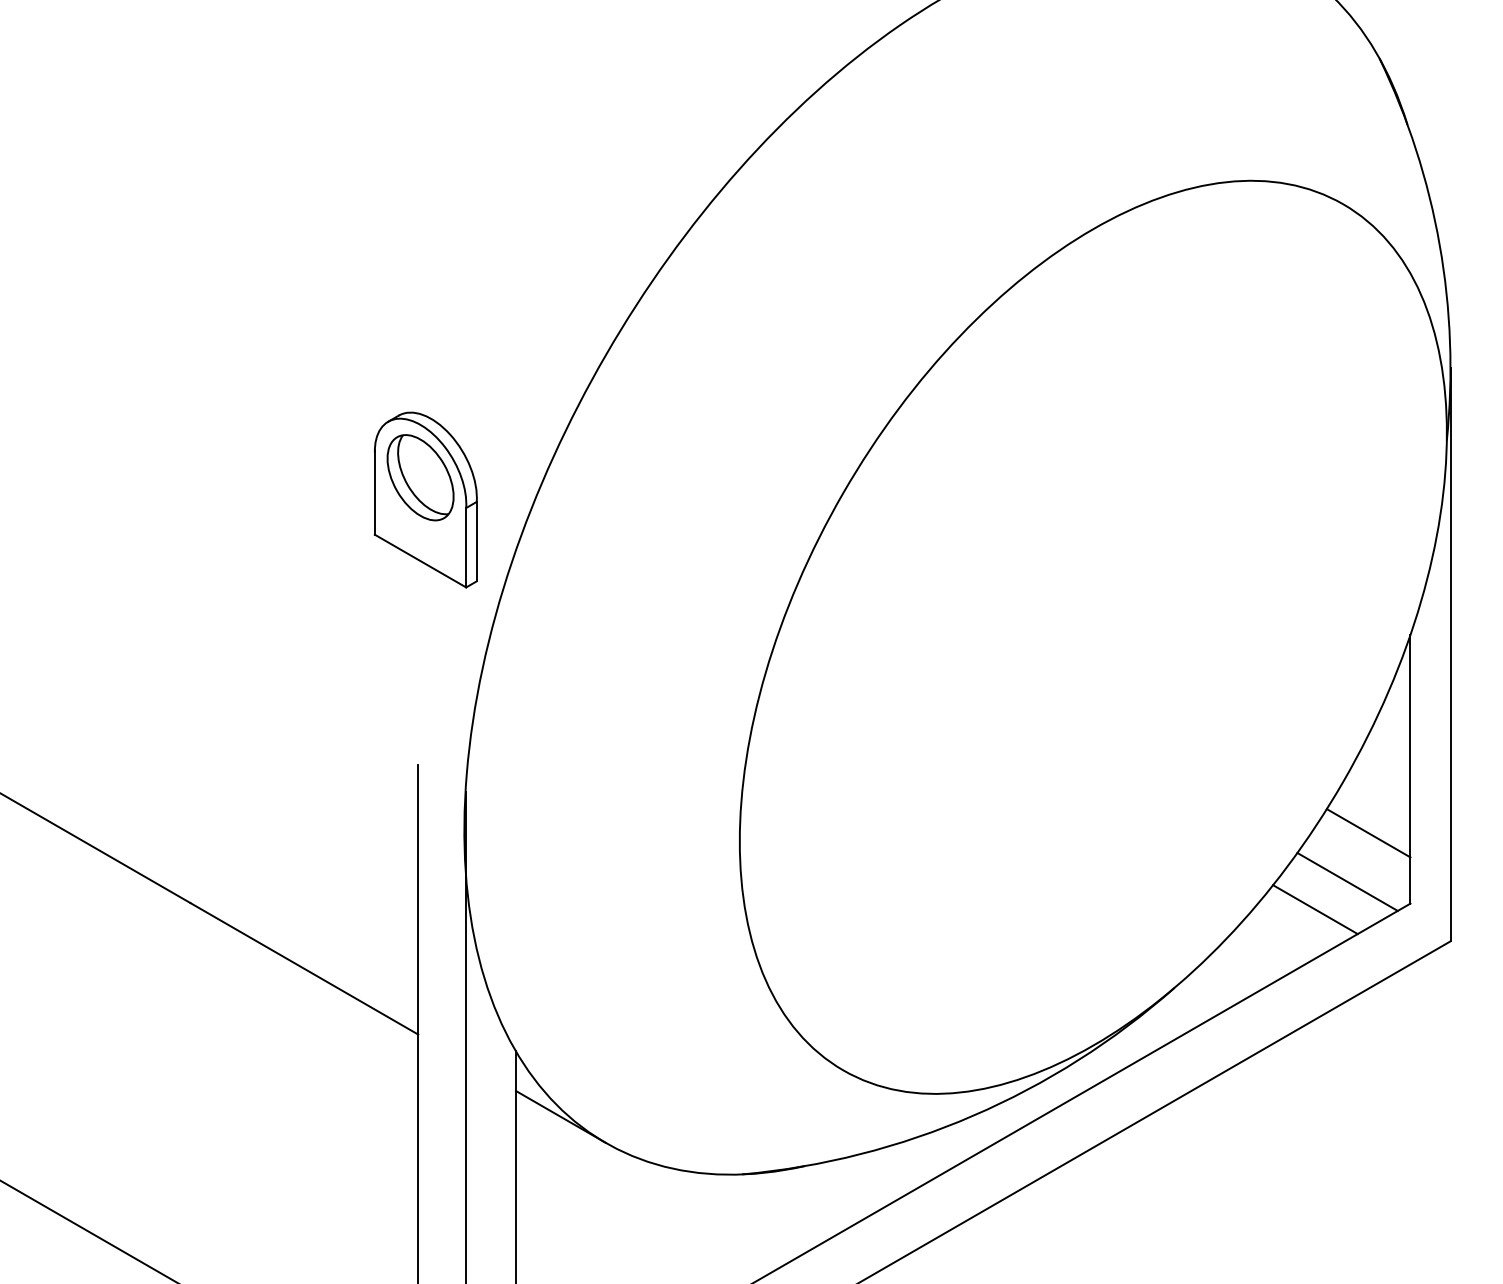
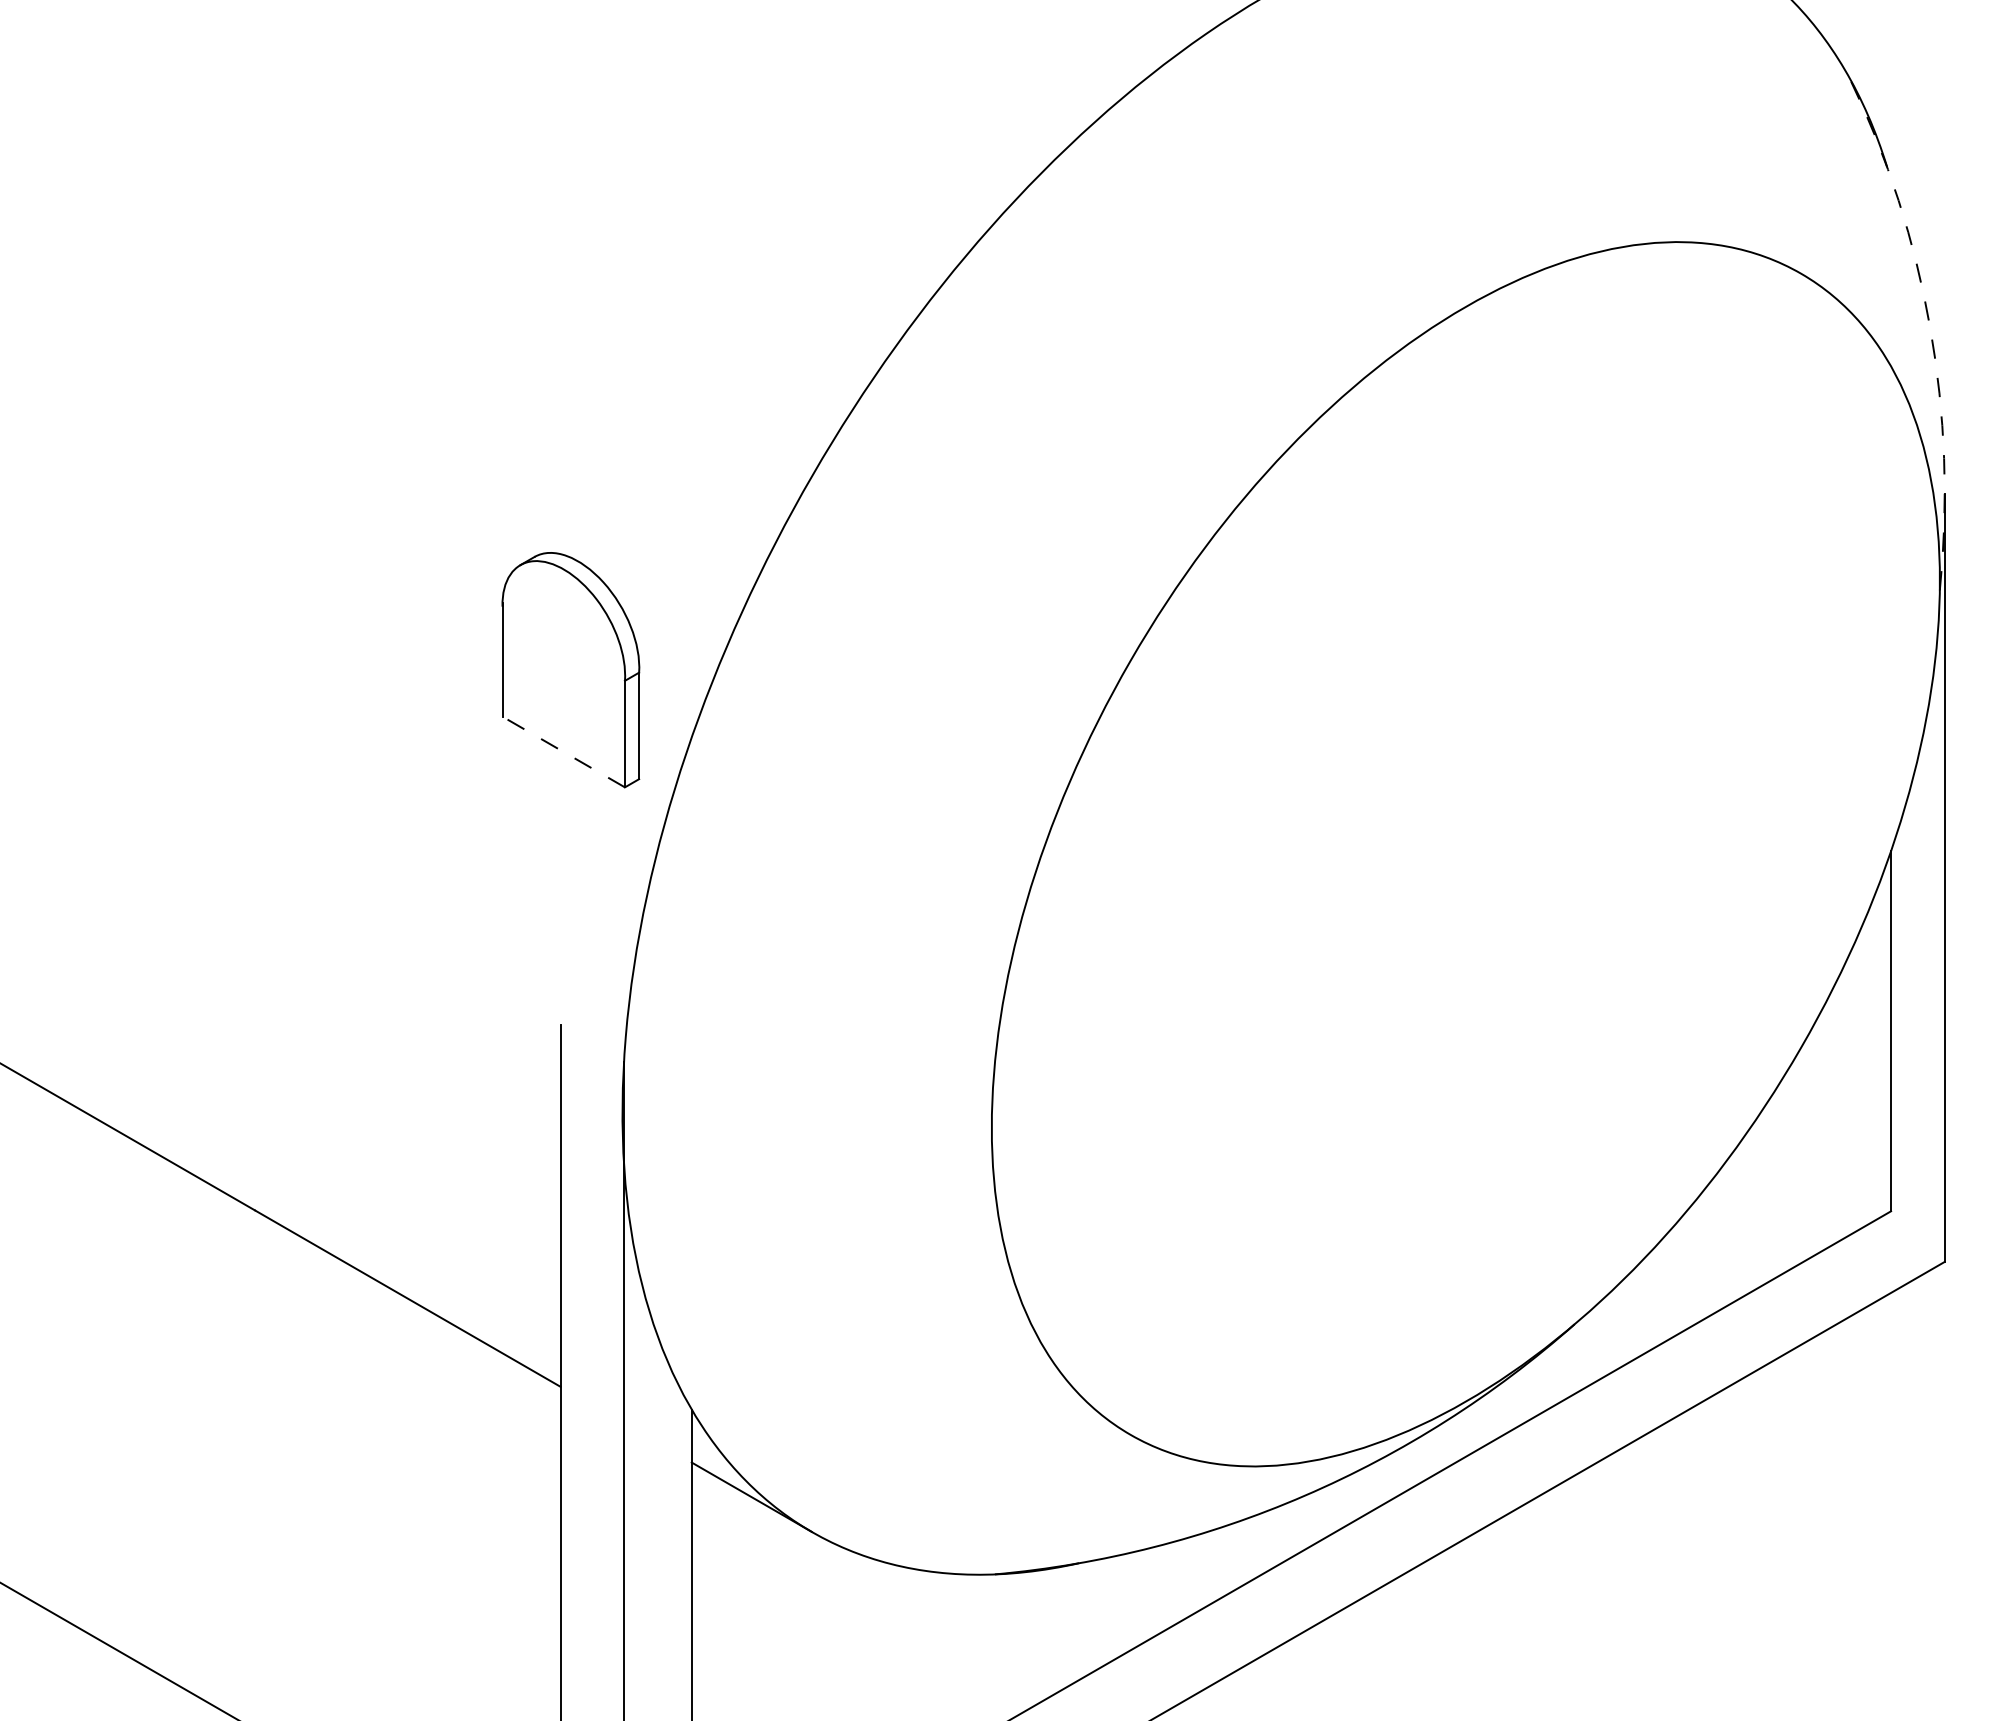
arc: (1439, 245) -> (1930, 328), solid -> dashed
part: (420, 477) -> (563, 640), removed
line: (420, 561) -> (563, 752), solid -> dashed
line: (1368, 832) -> (1834, 1116), removed
line: (1347, 882) -> (1806, 1182), removed
line: (1315, 909) -> (1763, 1219), removed

